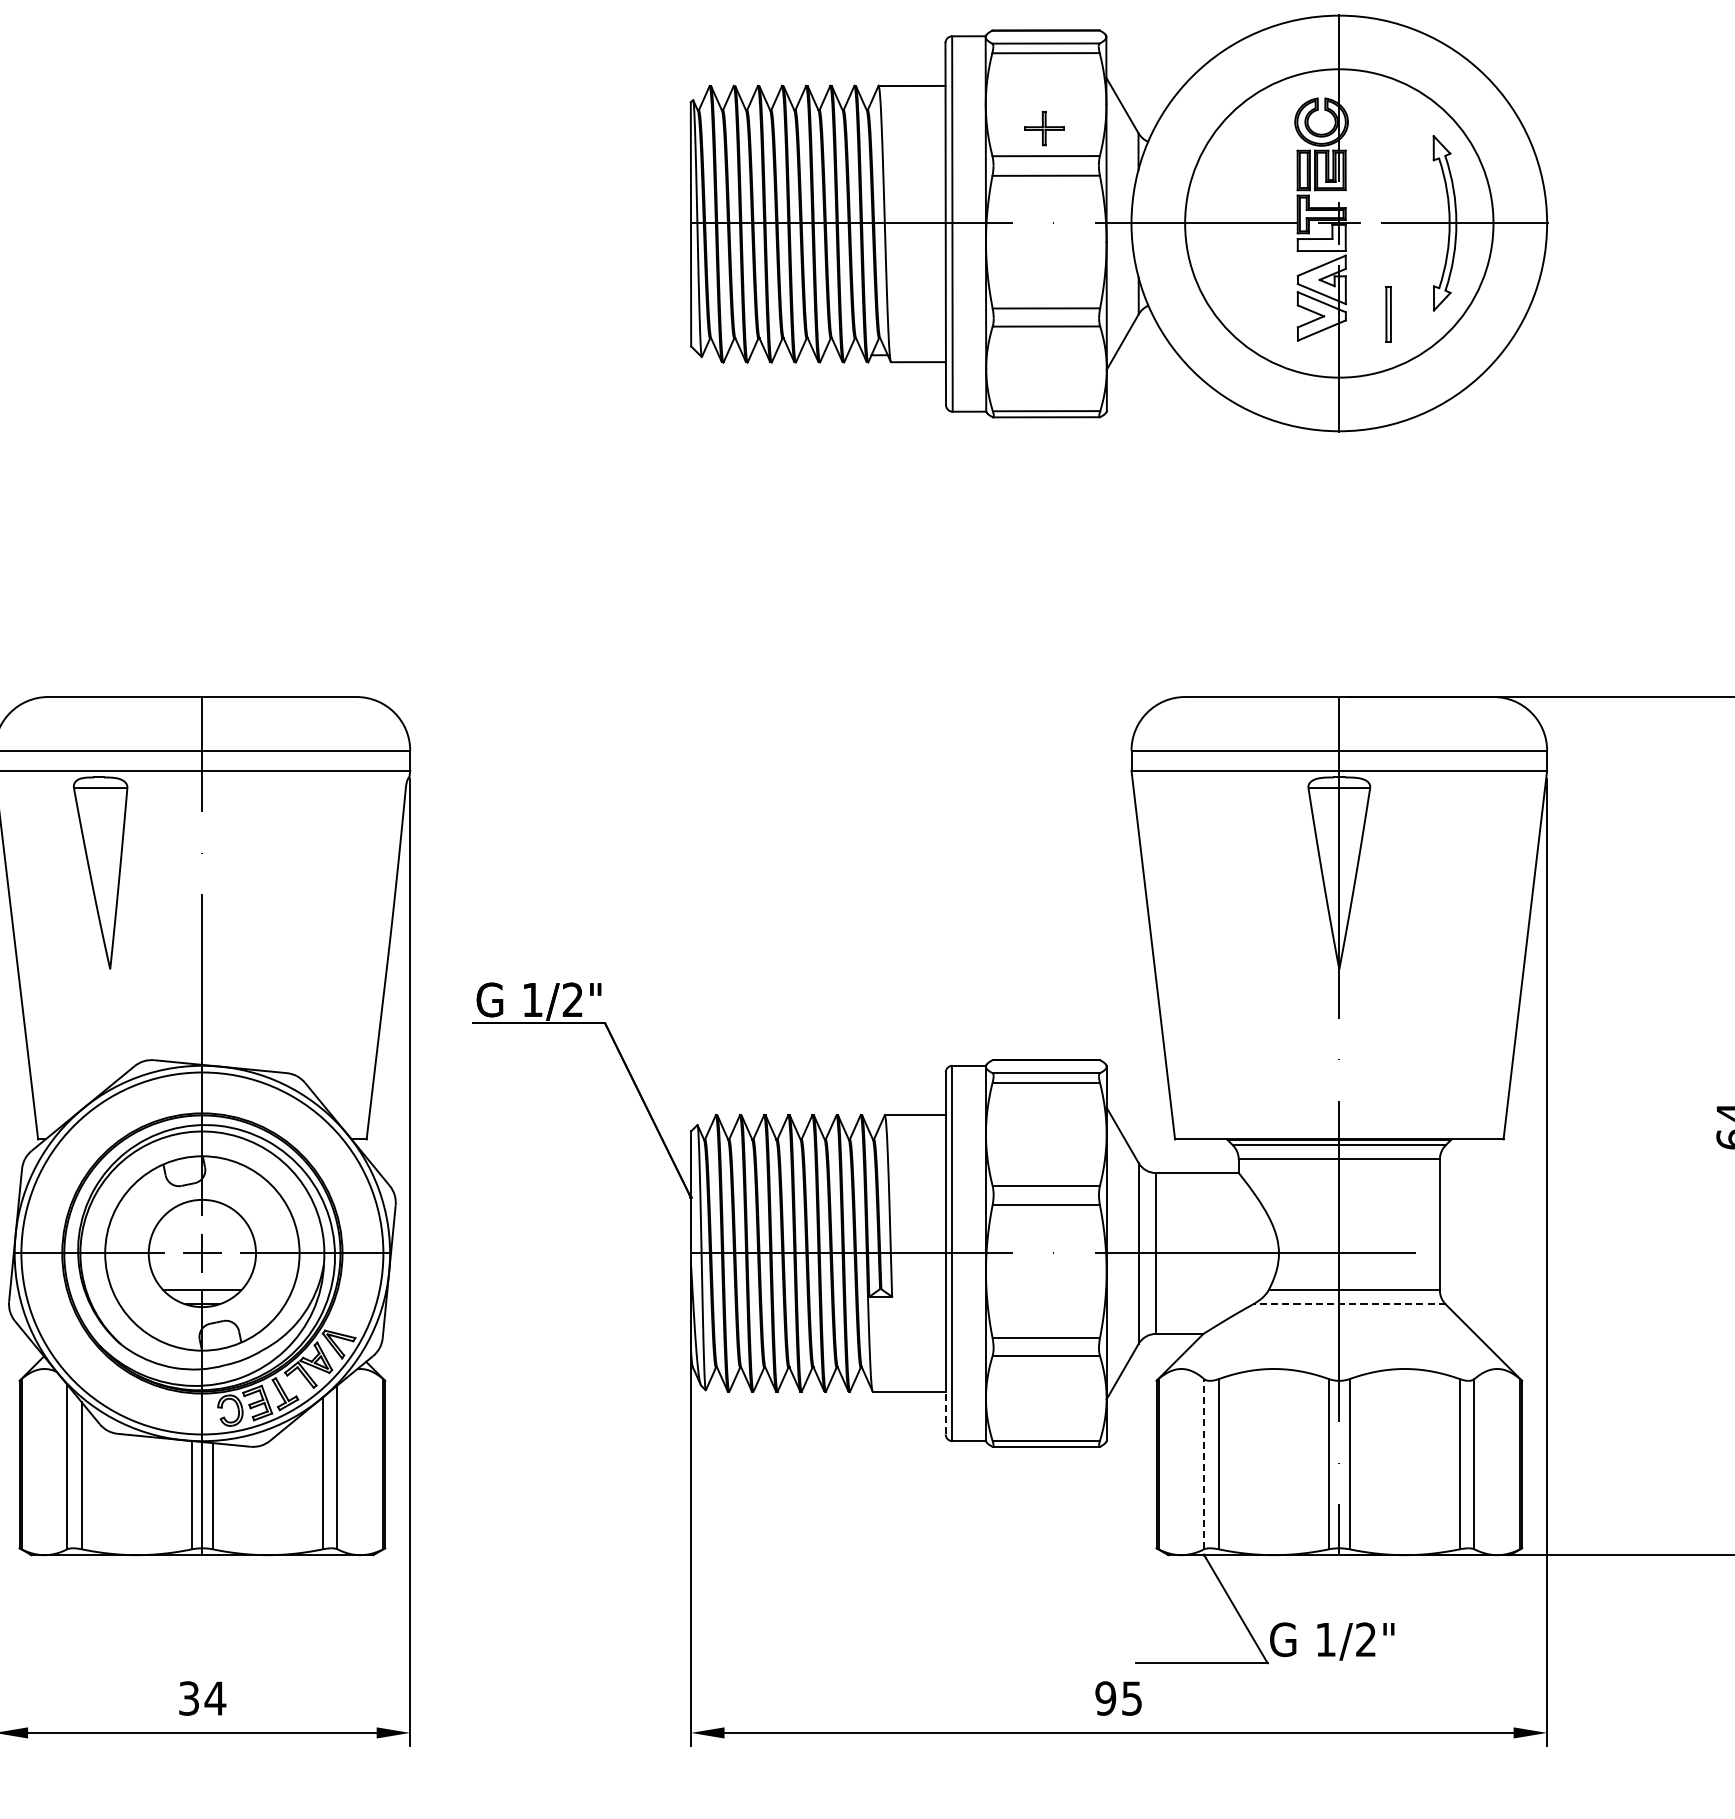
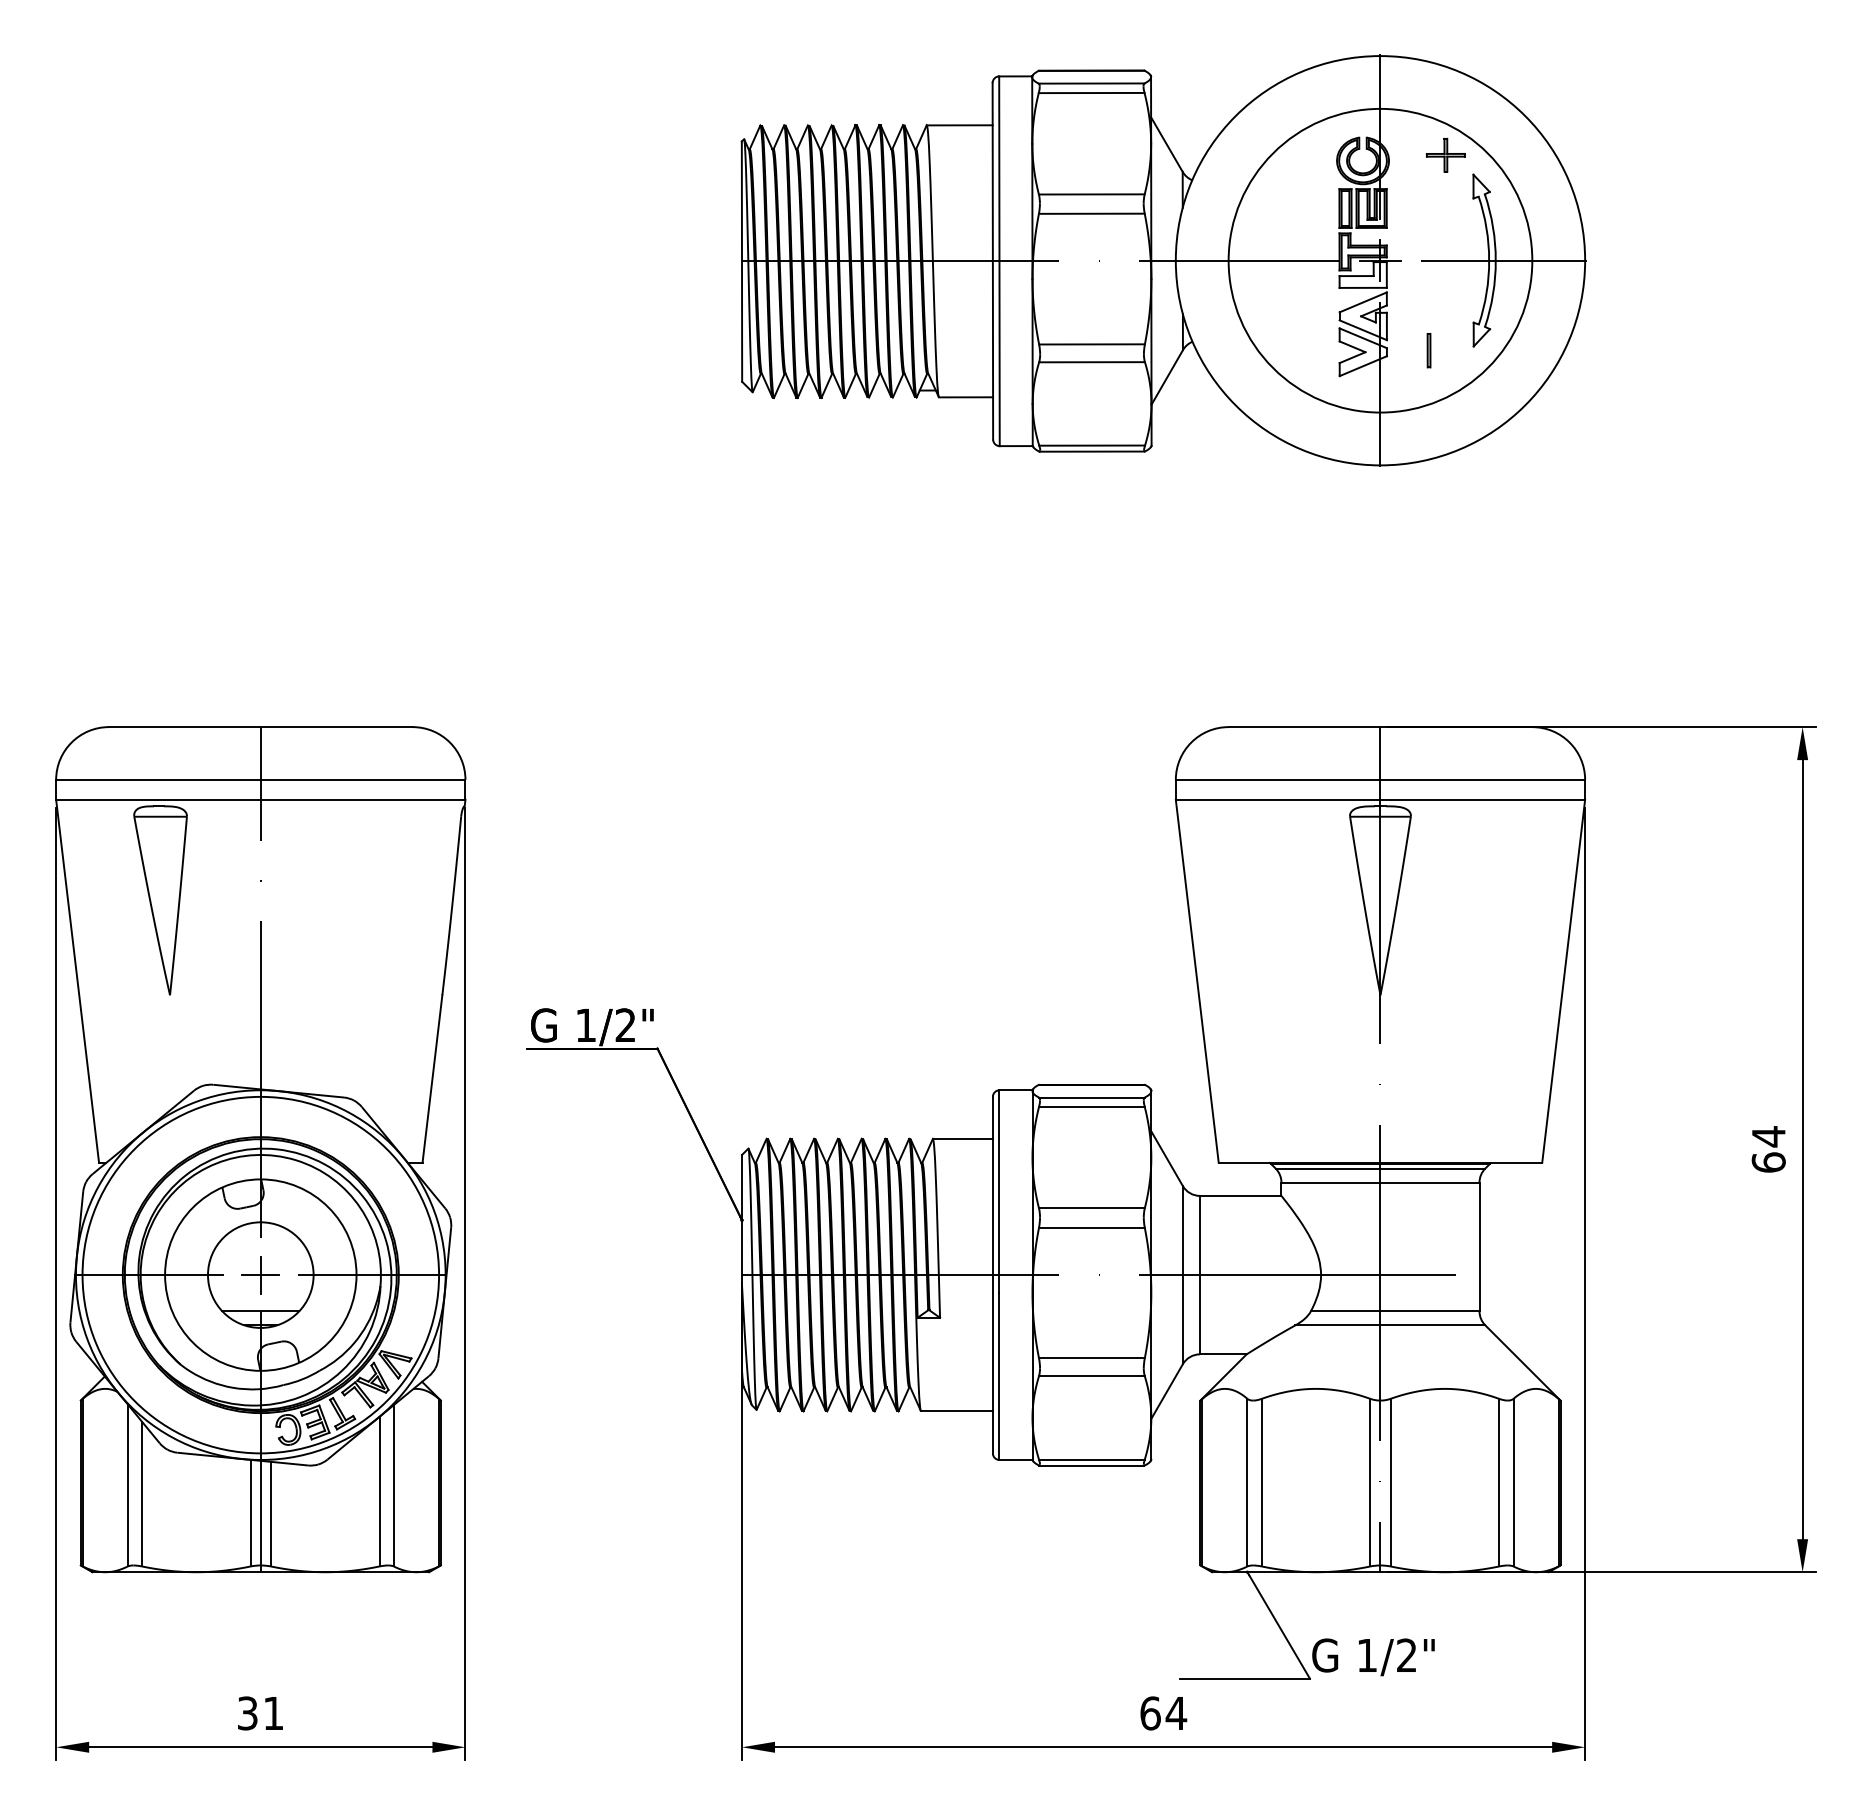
part: (1043, 127) -> (1445, 154), moved
part: (1388, 314) -> (1428, 350), size x0.62
line: (1349, 1304) -> (1390, 1325), dashed -> solid
line: (945, 1412) -> (992, 1431), dashed -> solid
line: (1204, 1464) -> (1247, 1482), dashed -> solid
text: (215, 1698) -> (273, 1713), 34 -> 31
text: (1118, 1698) -> (1163, 1713), 95 -> 64

